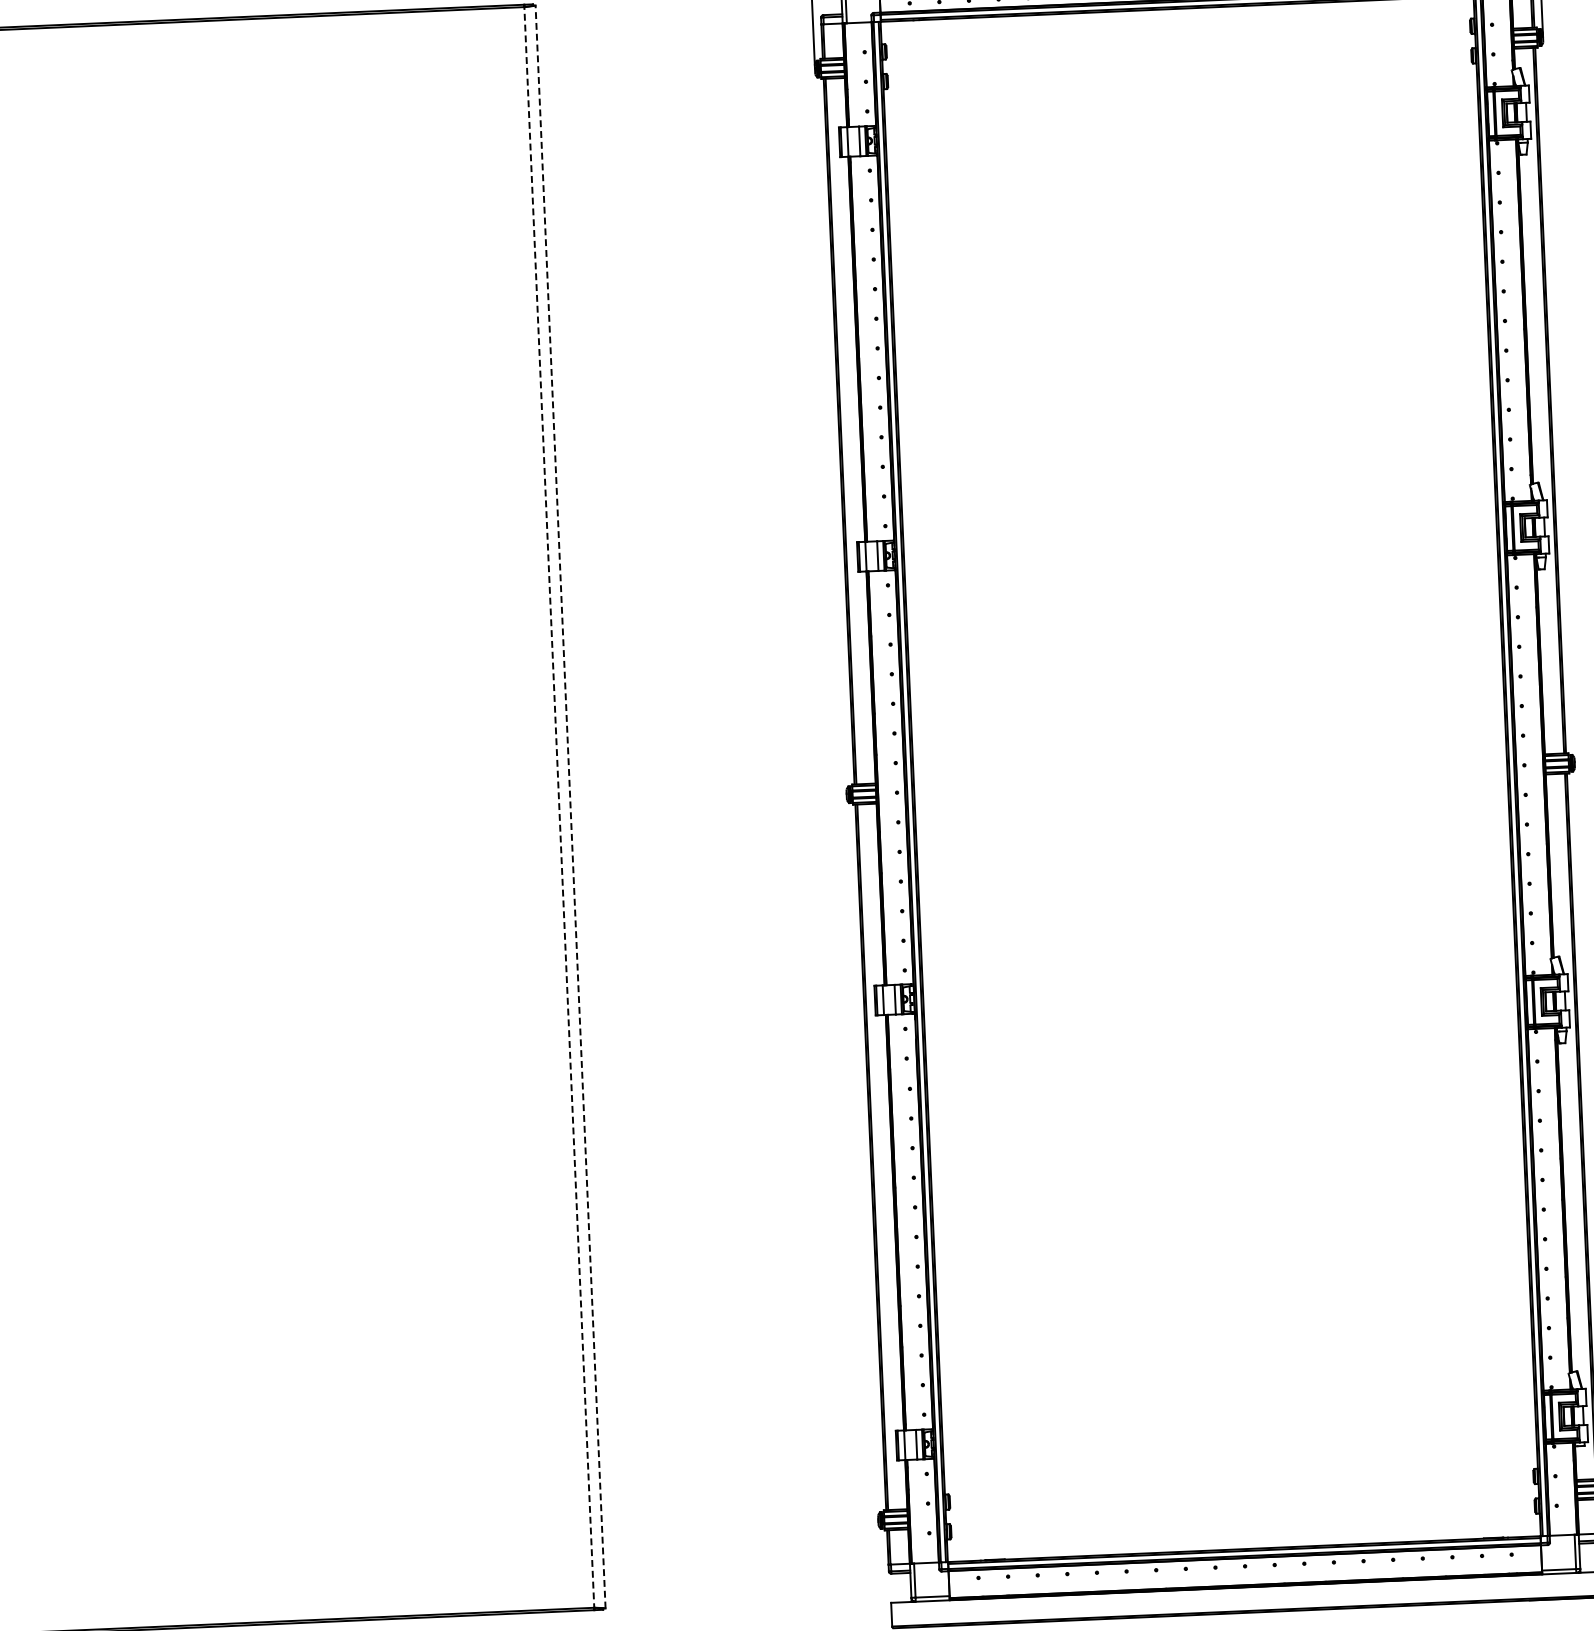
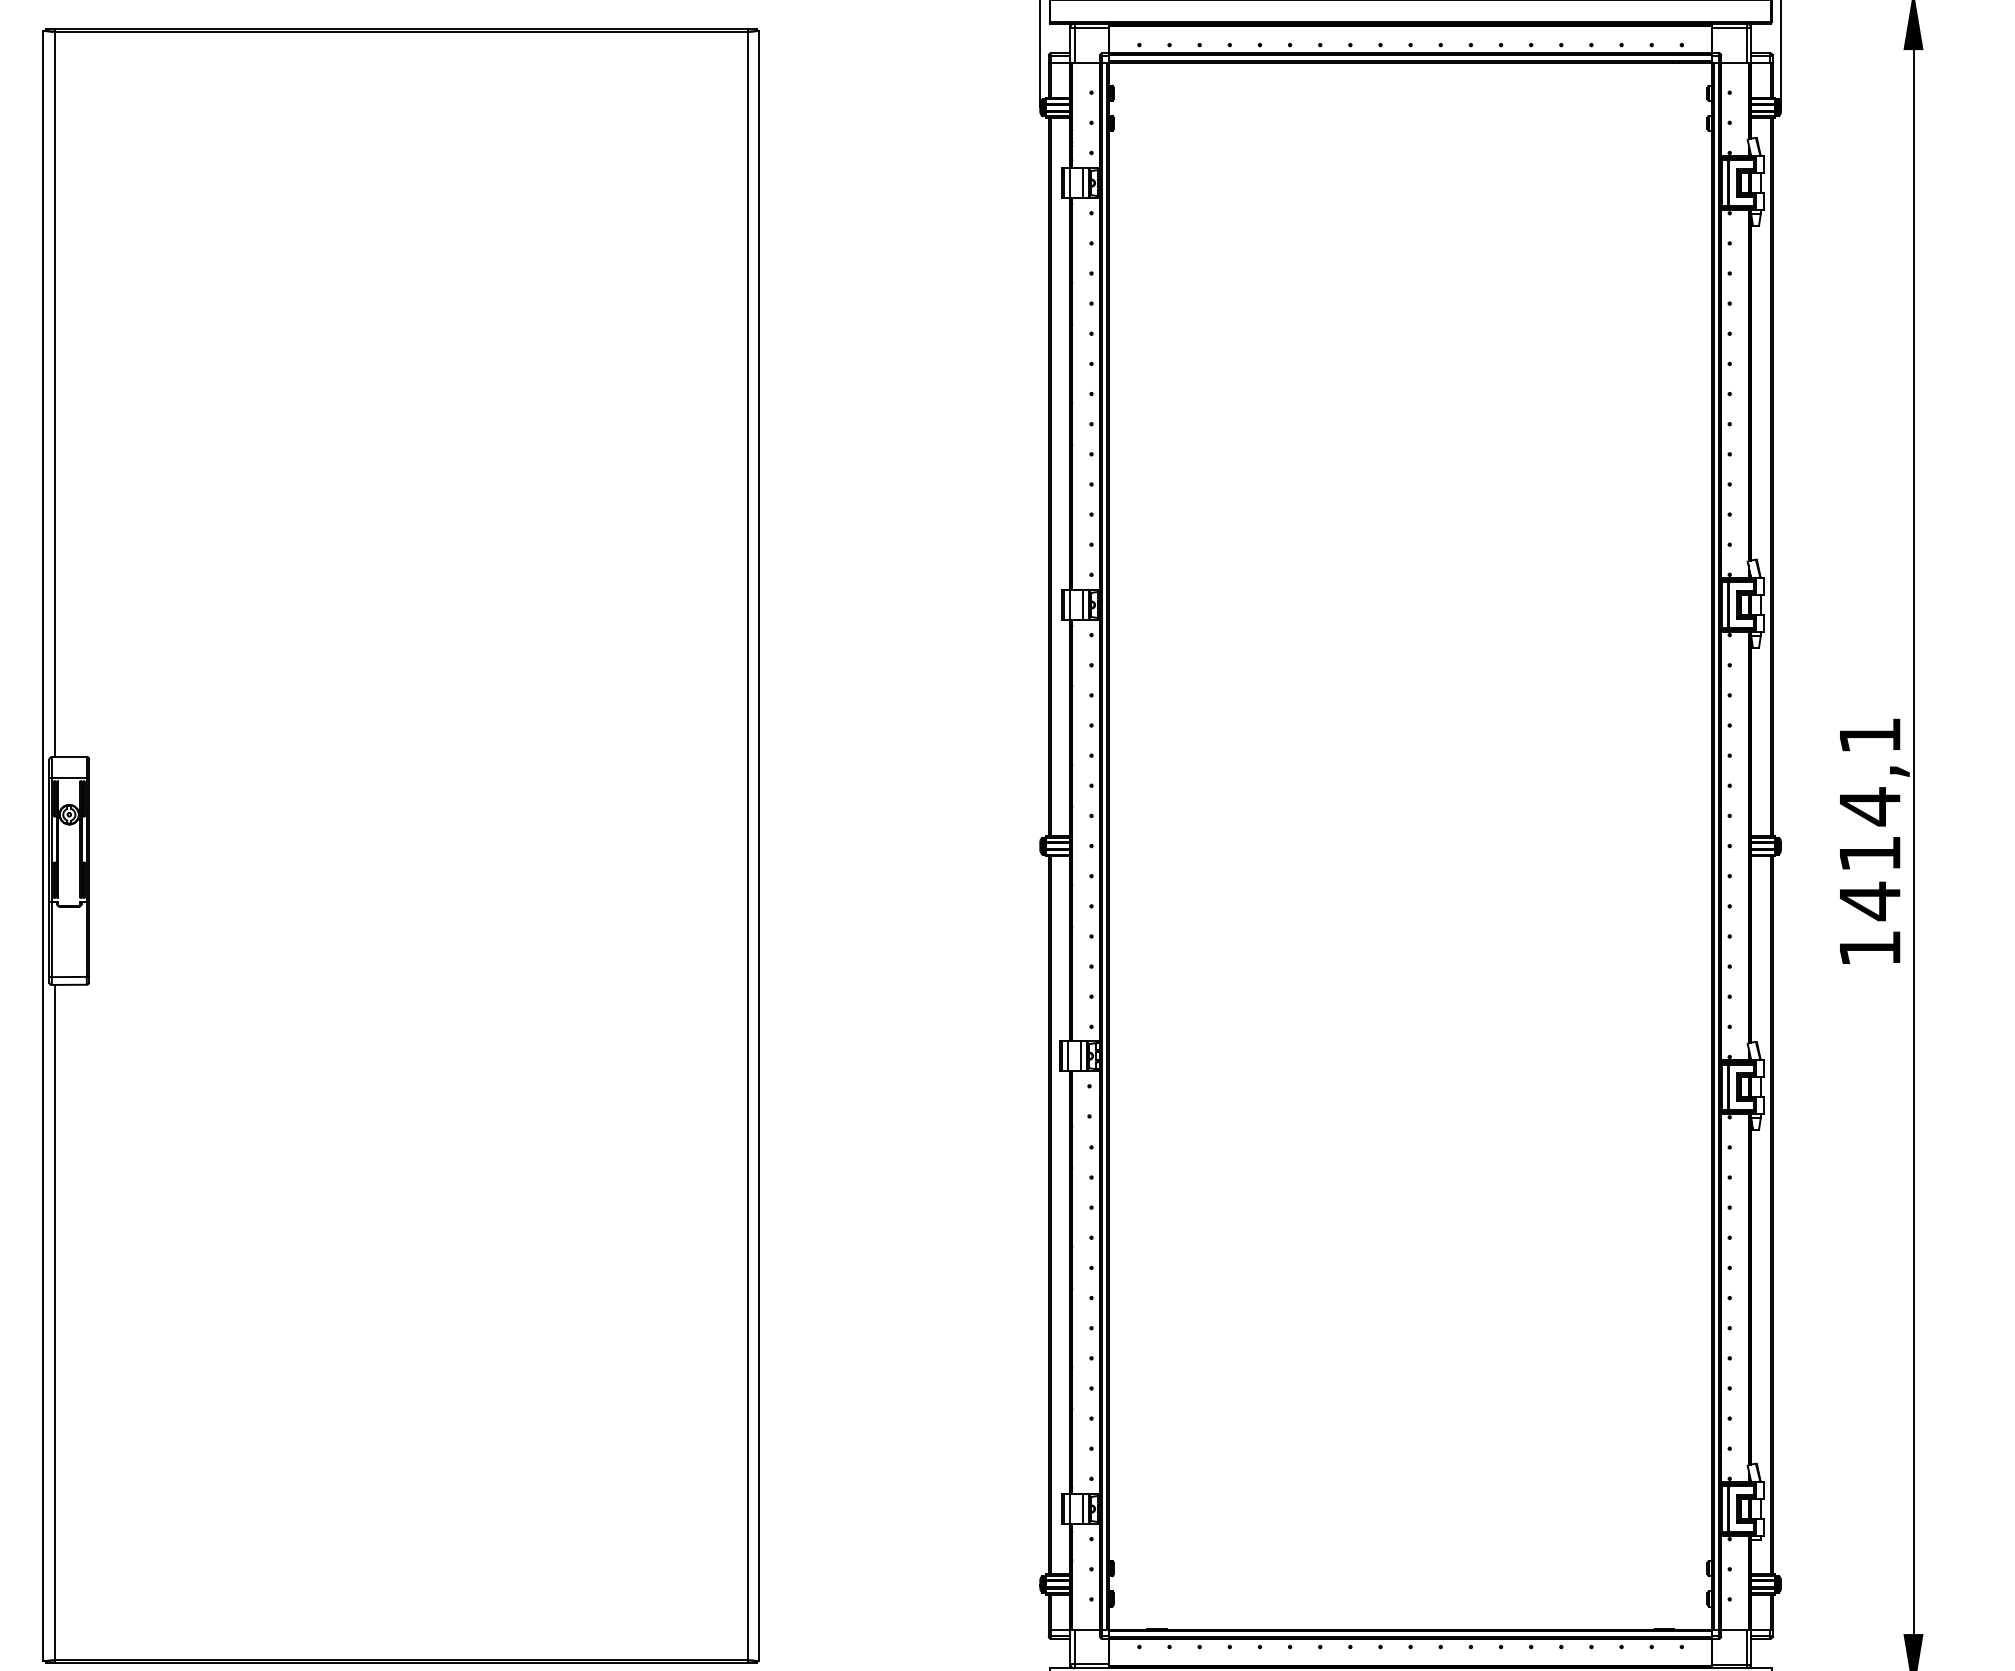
line: (570, 806) -> (759, 845), dashed -> solid
line: (558, 807) -> (747, 846), dashed -> solid

